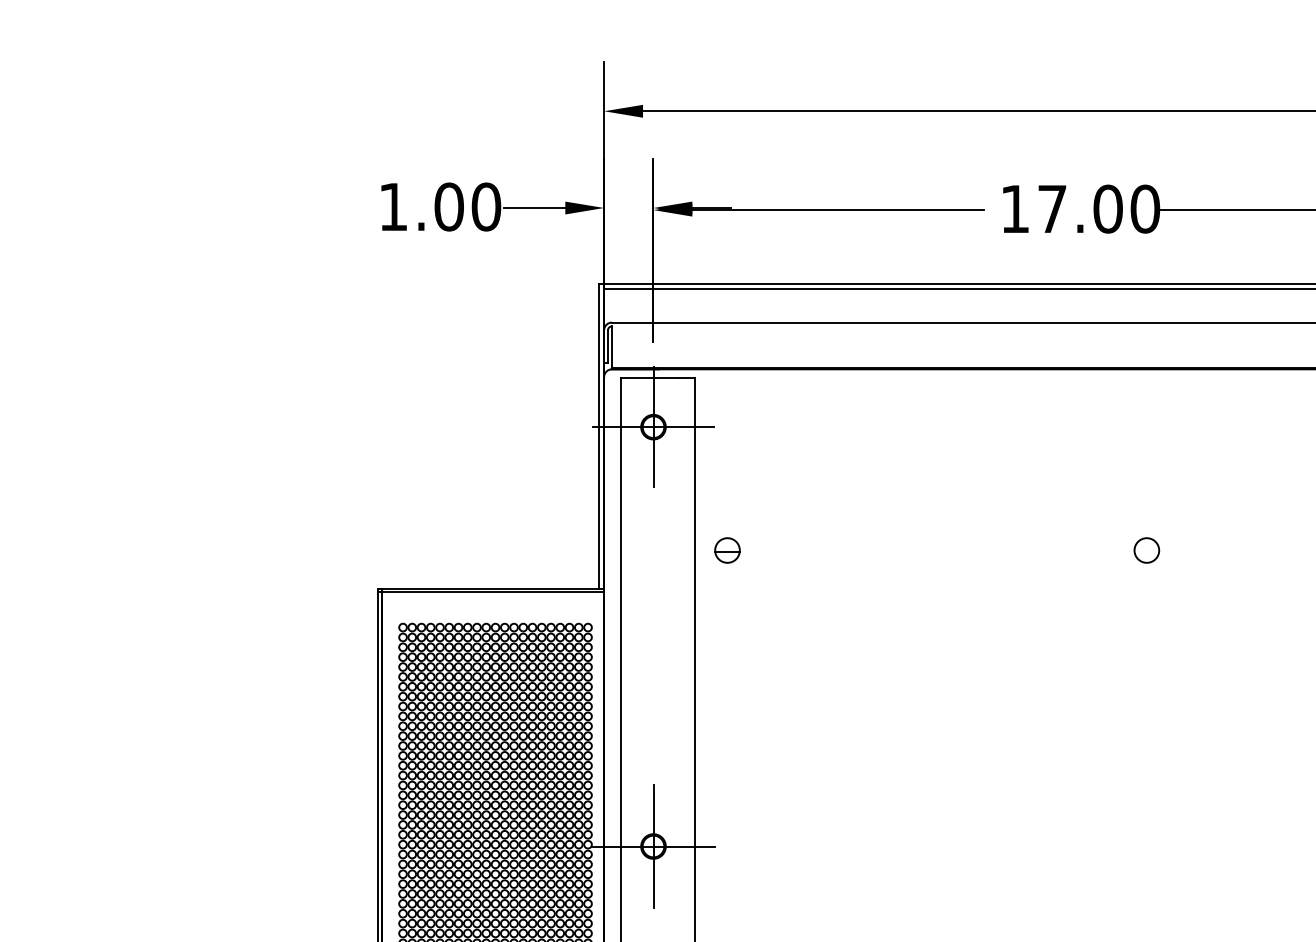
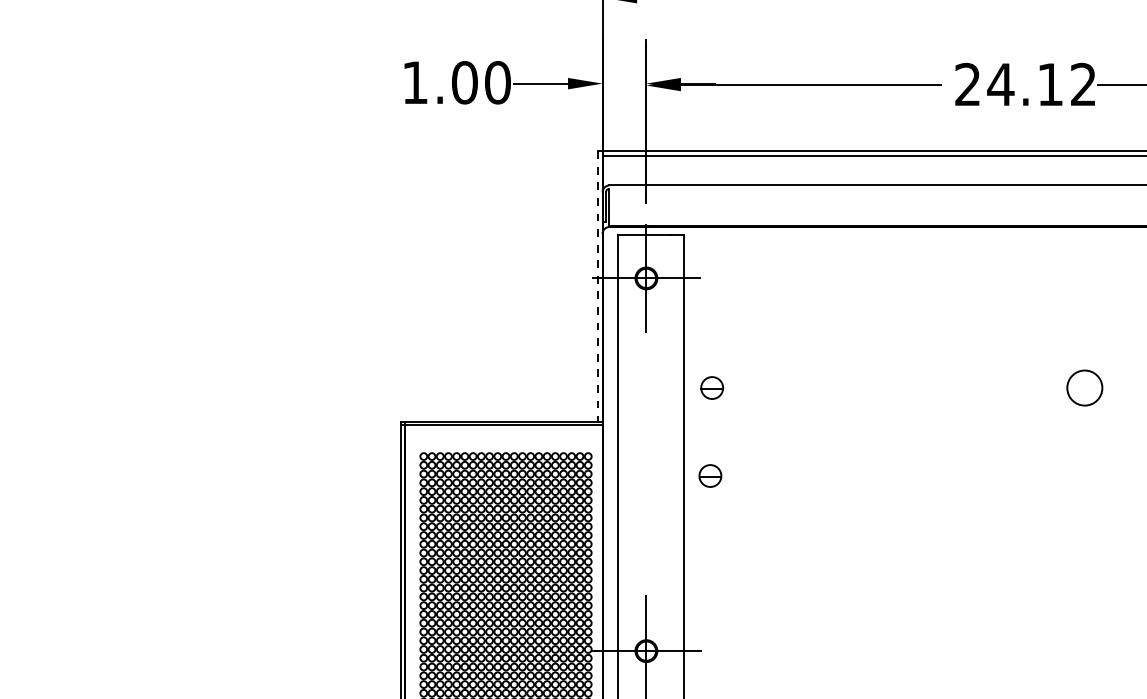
text: (1080, 208) -> (1025, 84), 17.00 -> 24.12
line: (599, 436) -> (598, 286), solid -> dashed
circle: (1146, 550) -> (1084, 388), size x1.6
part: (725, 649) -> (710, 476), added

